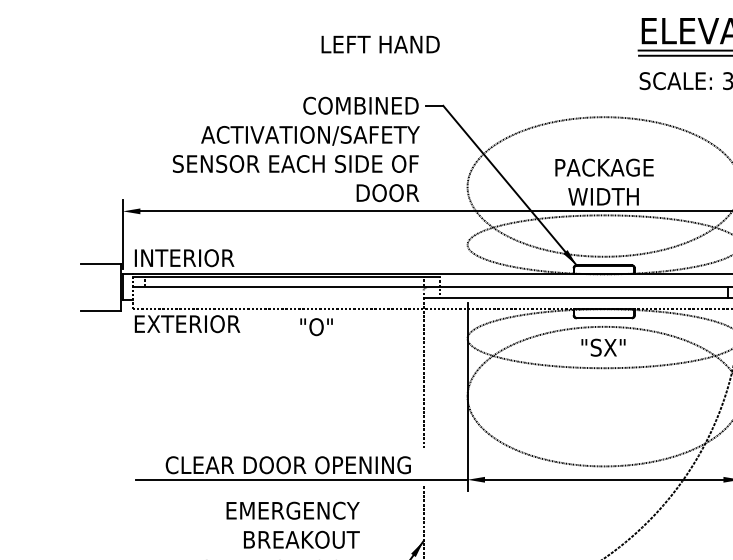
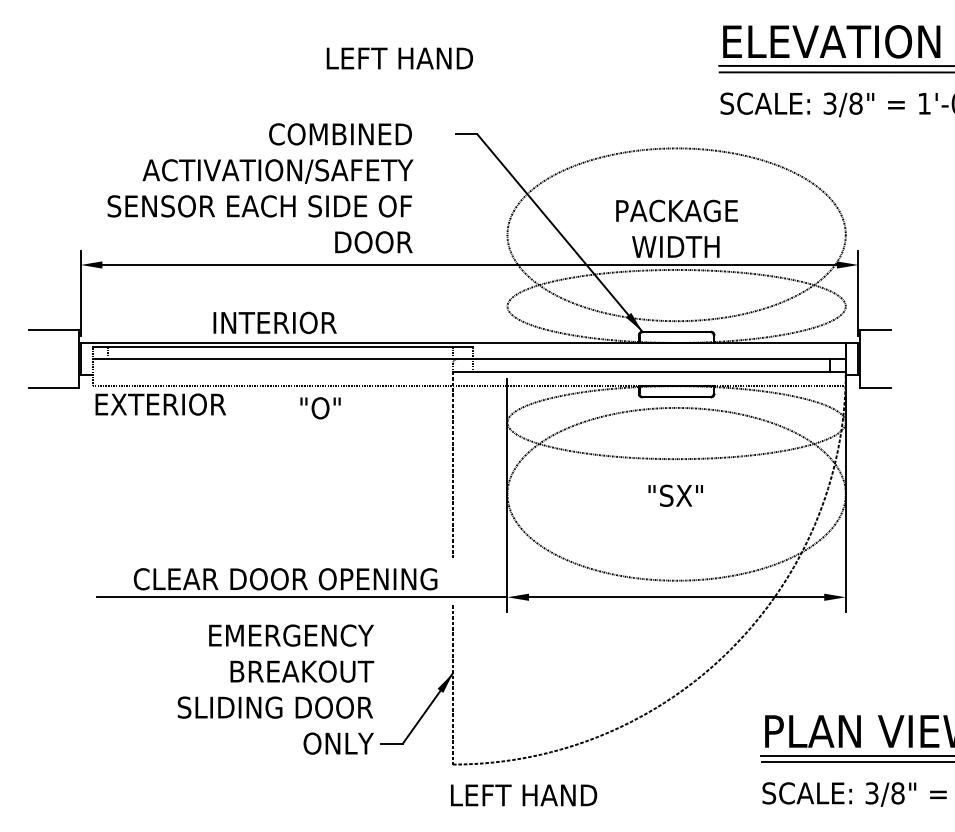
text: (296, 149) -> (260, 188), moved
text: (184, 257) -> (274, 322), moved
text: (603, 347) -> (675, 495), moved

